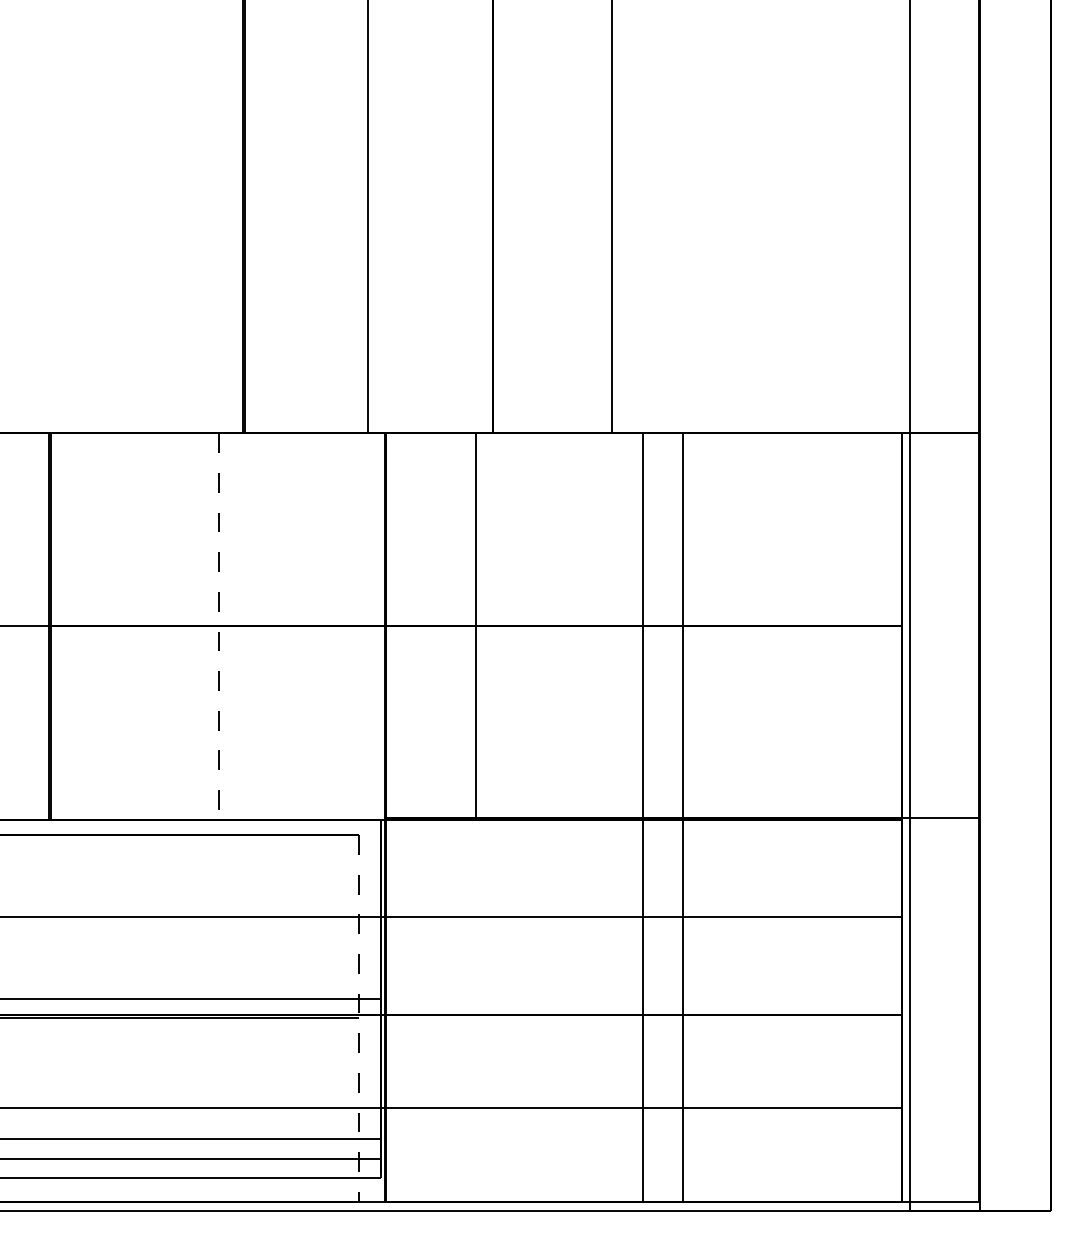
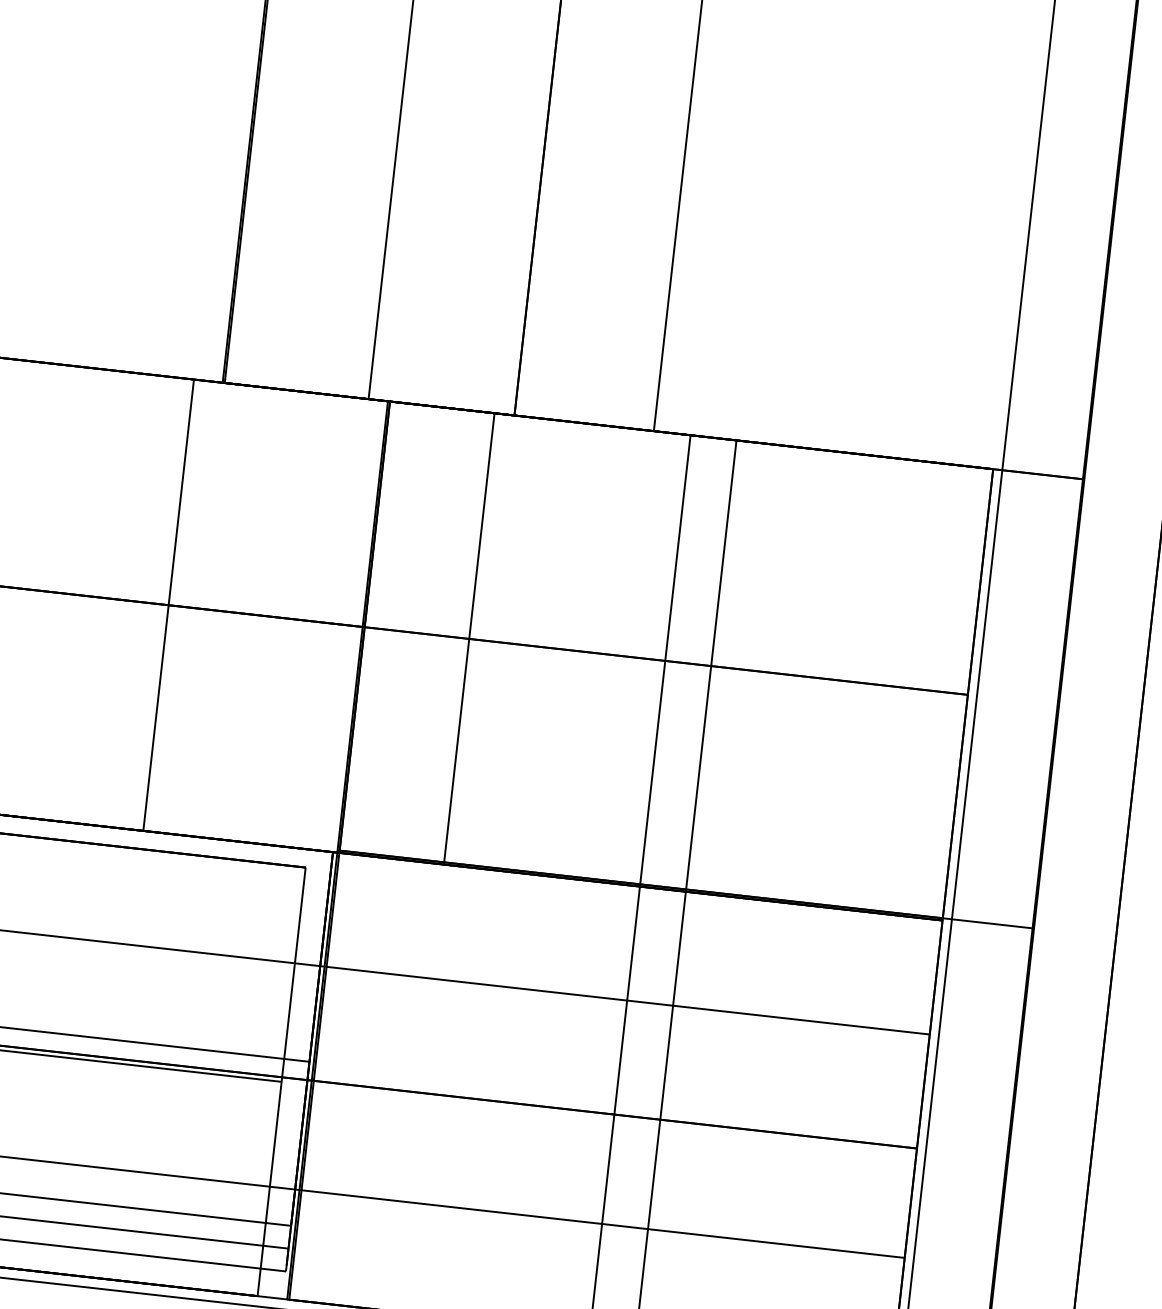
line: (218, 626) -> (168, 605), dashed -> solid
line: (359, 1018) -> (282, 1081), dashed -> solid

